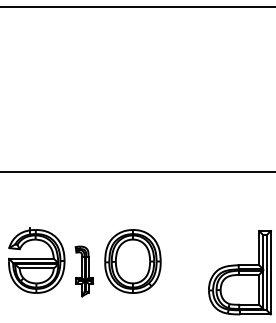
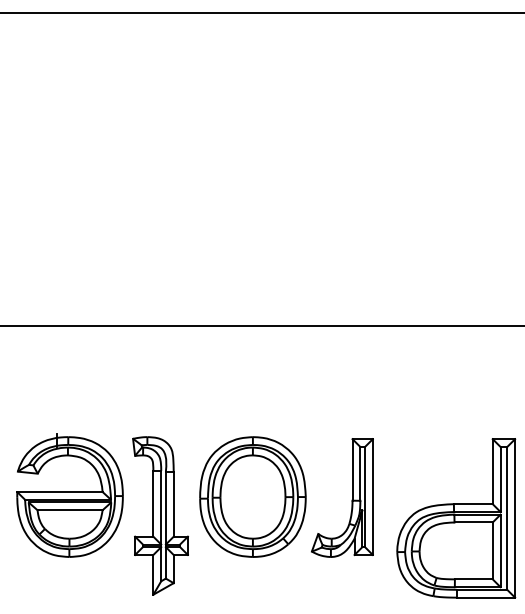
part: (179, 261) -> (341, 497), added
part: (84, 271) -> (160, 516), size x1.67

